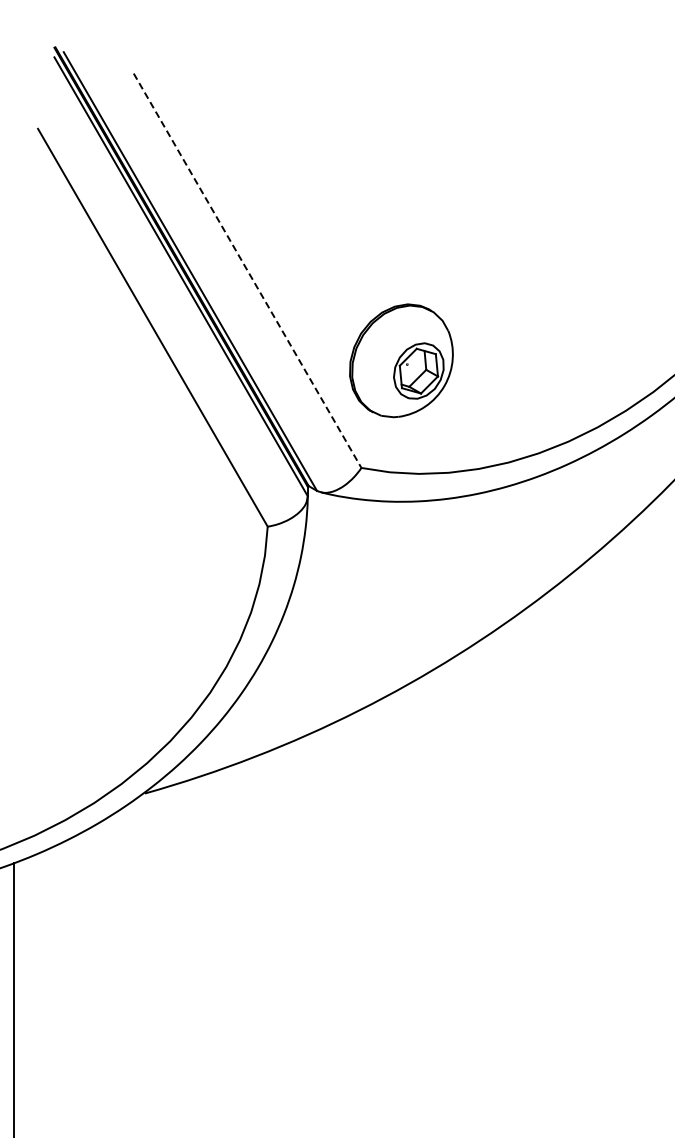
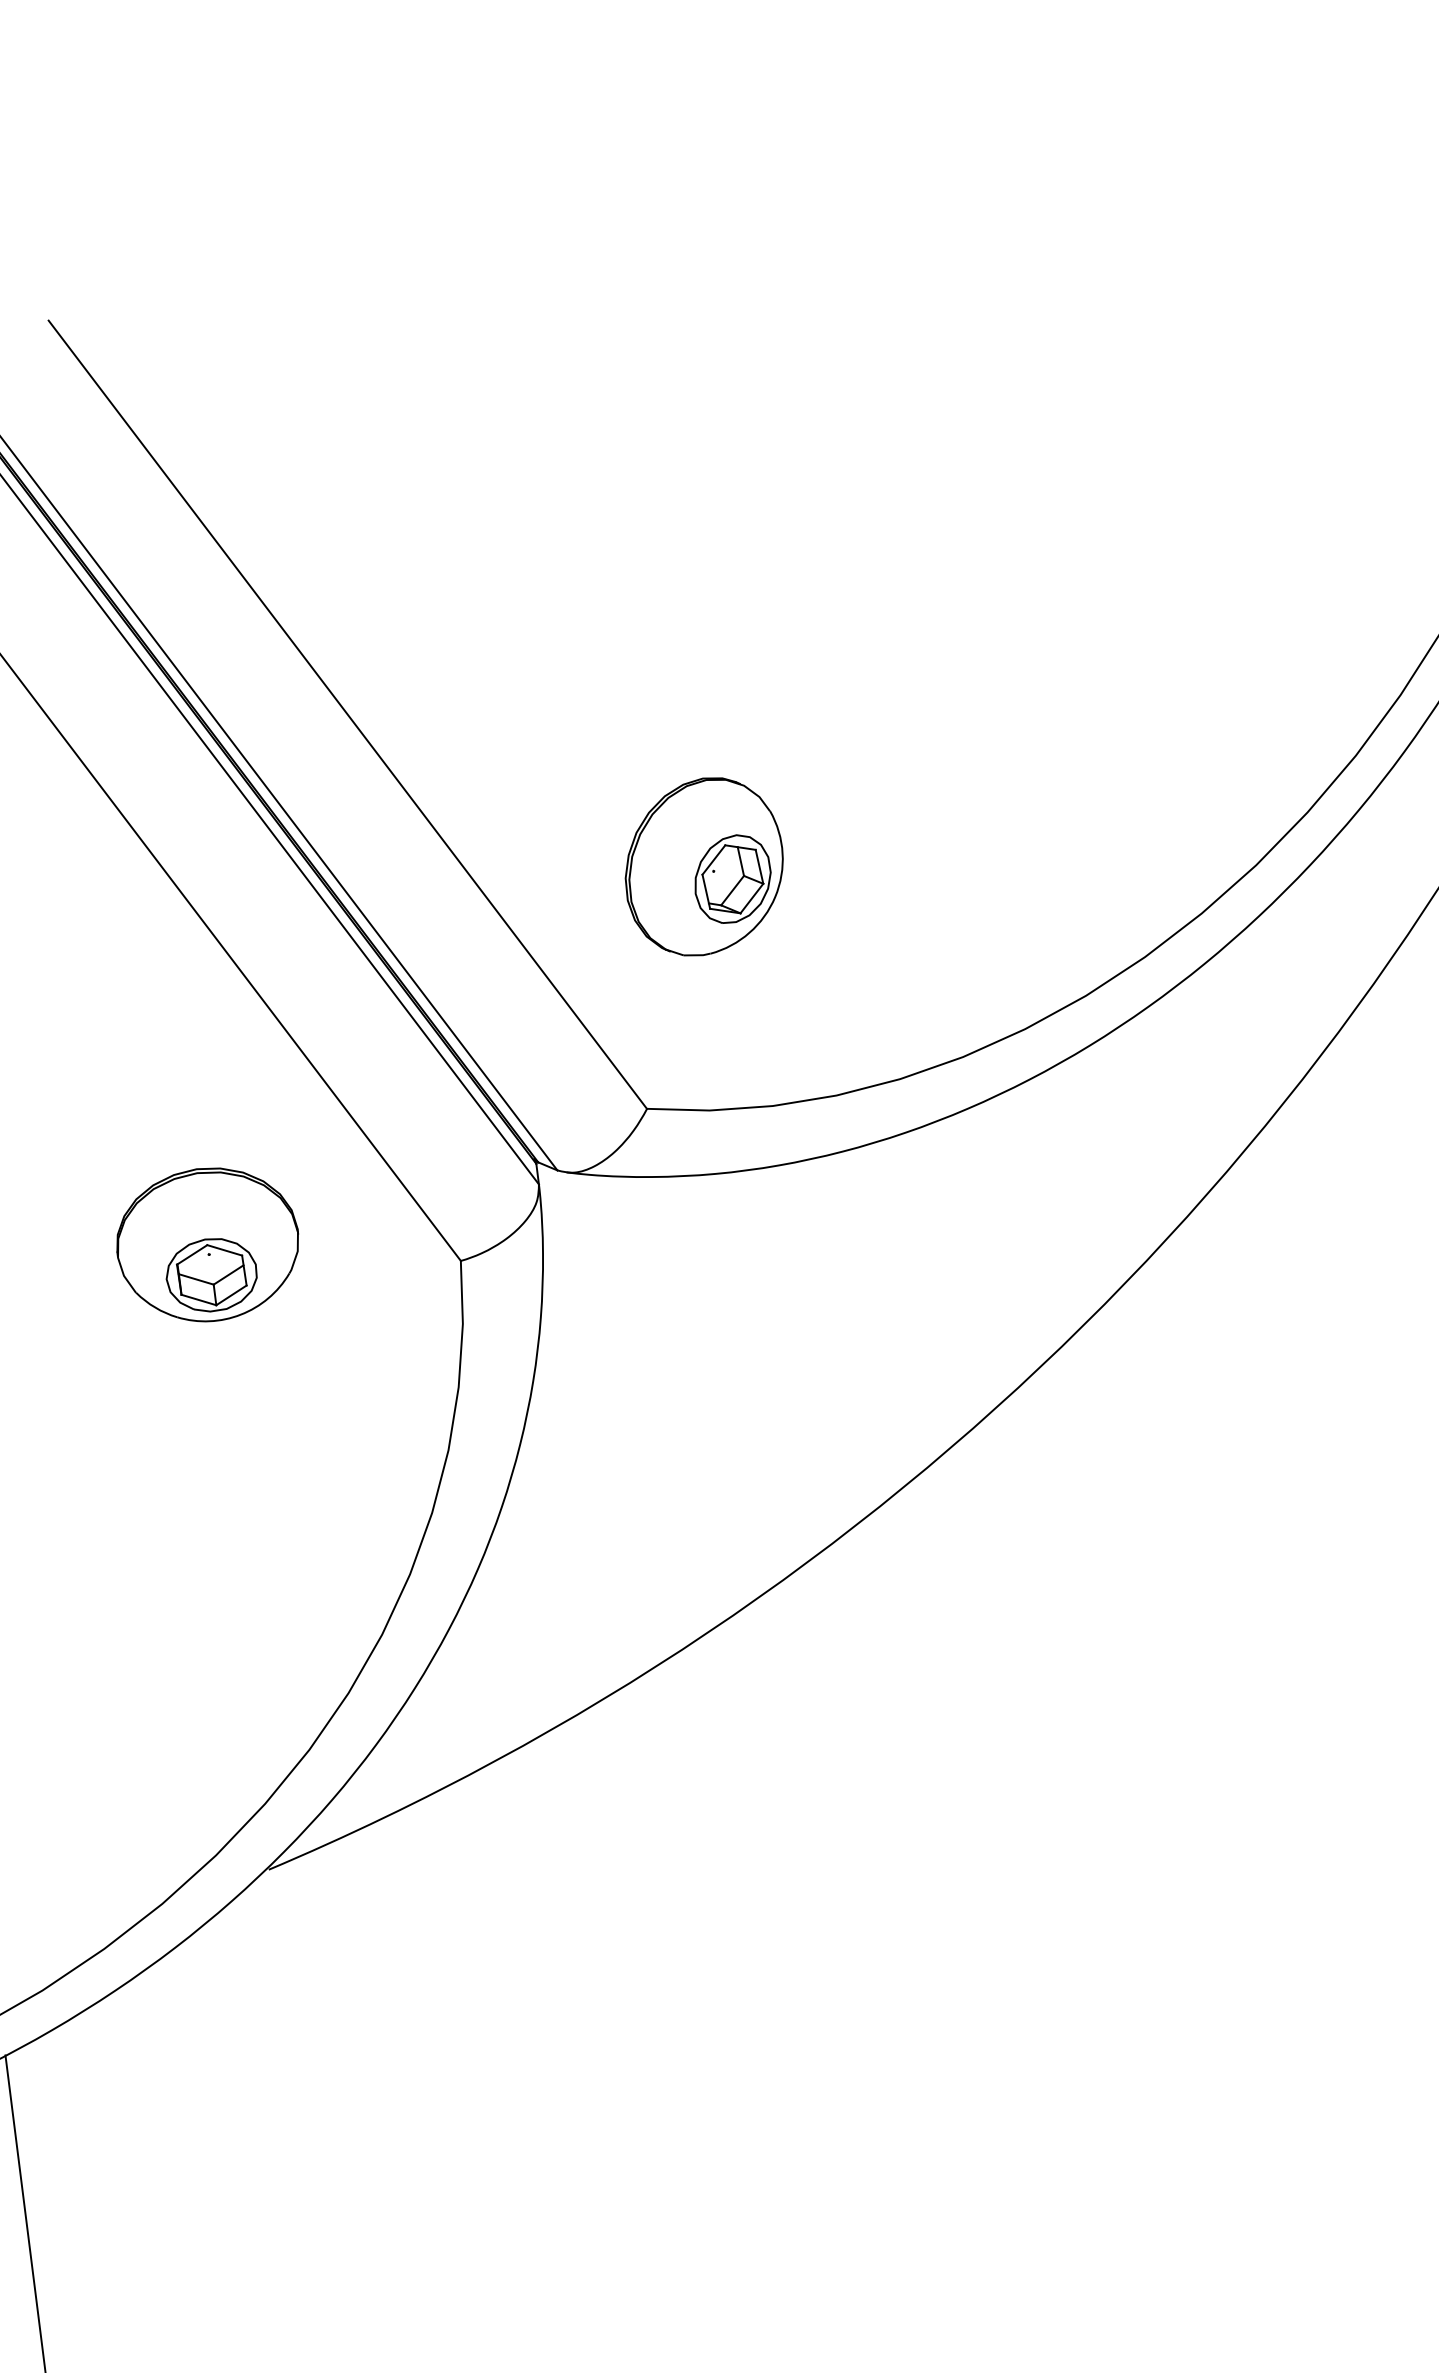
line: (247, 270) -> (347, 714), dashed -> solid
part: (401, 360) -> (704, 866), size x0.71
part: (152, 504) -> (206, 1244), added

